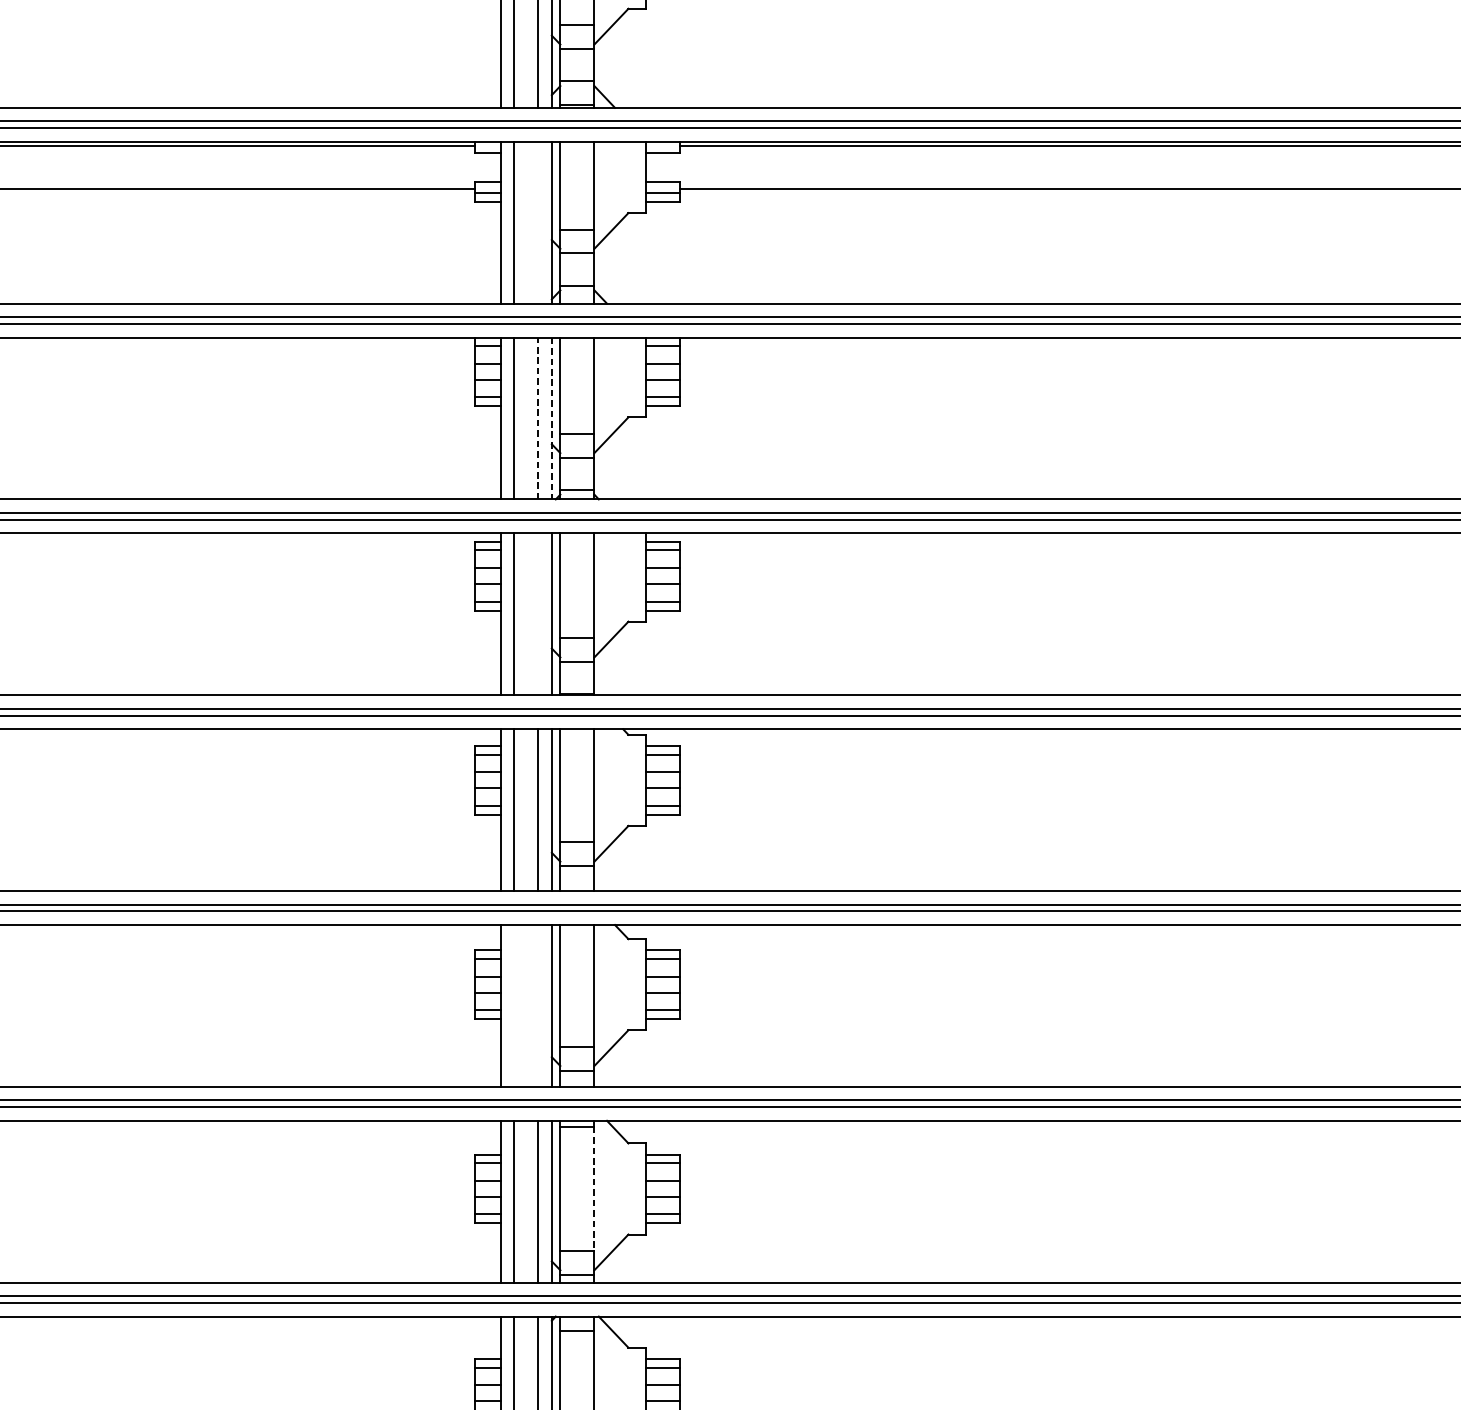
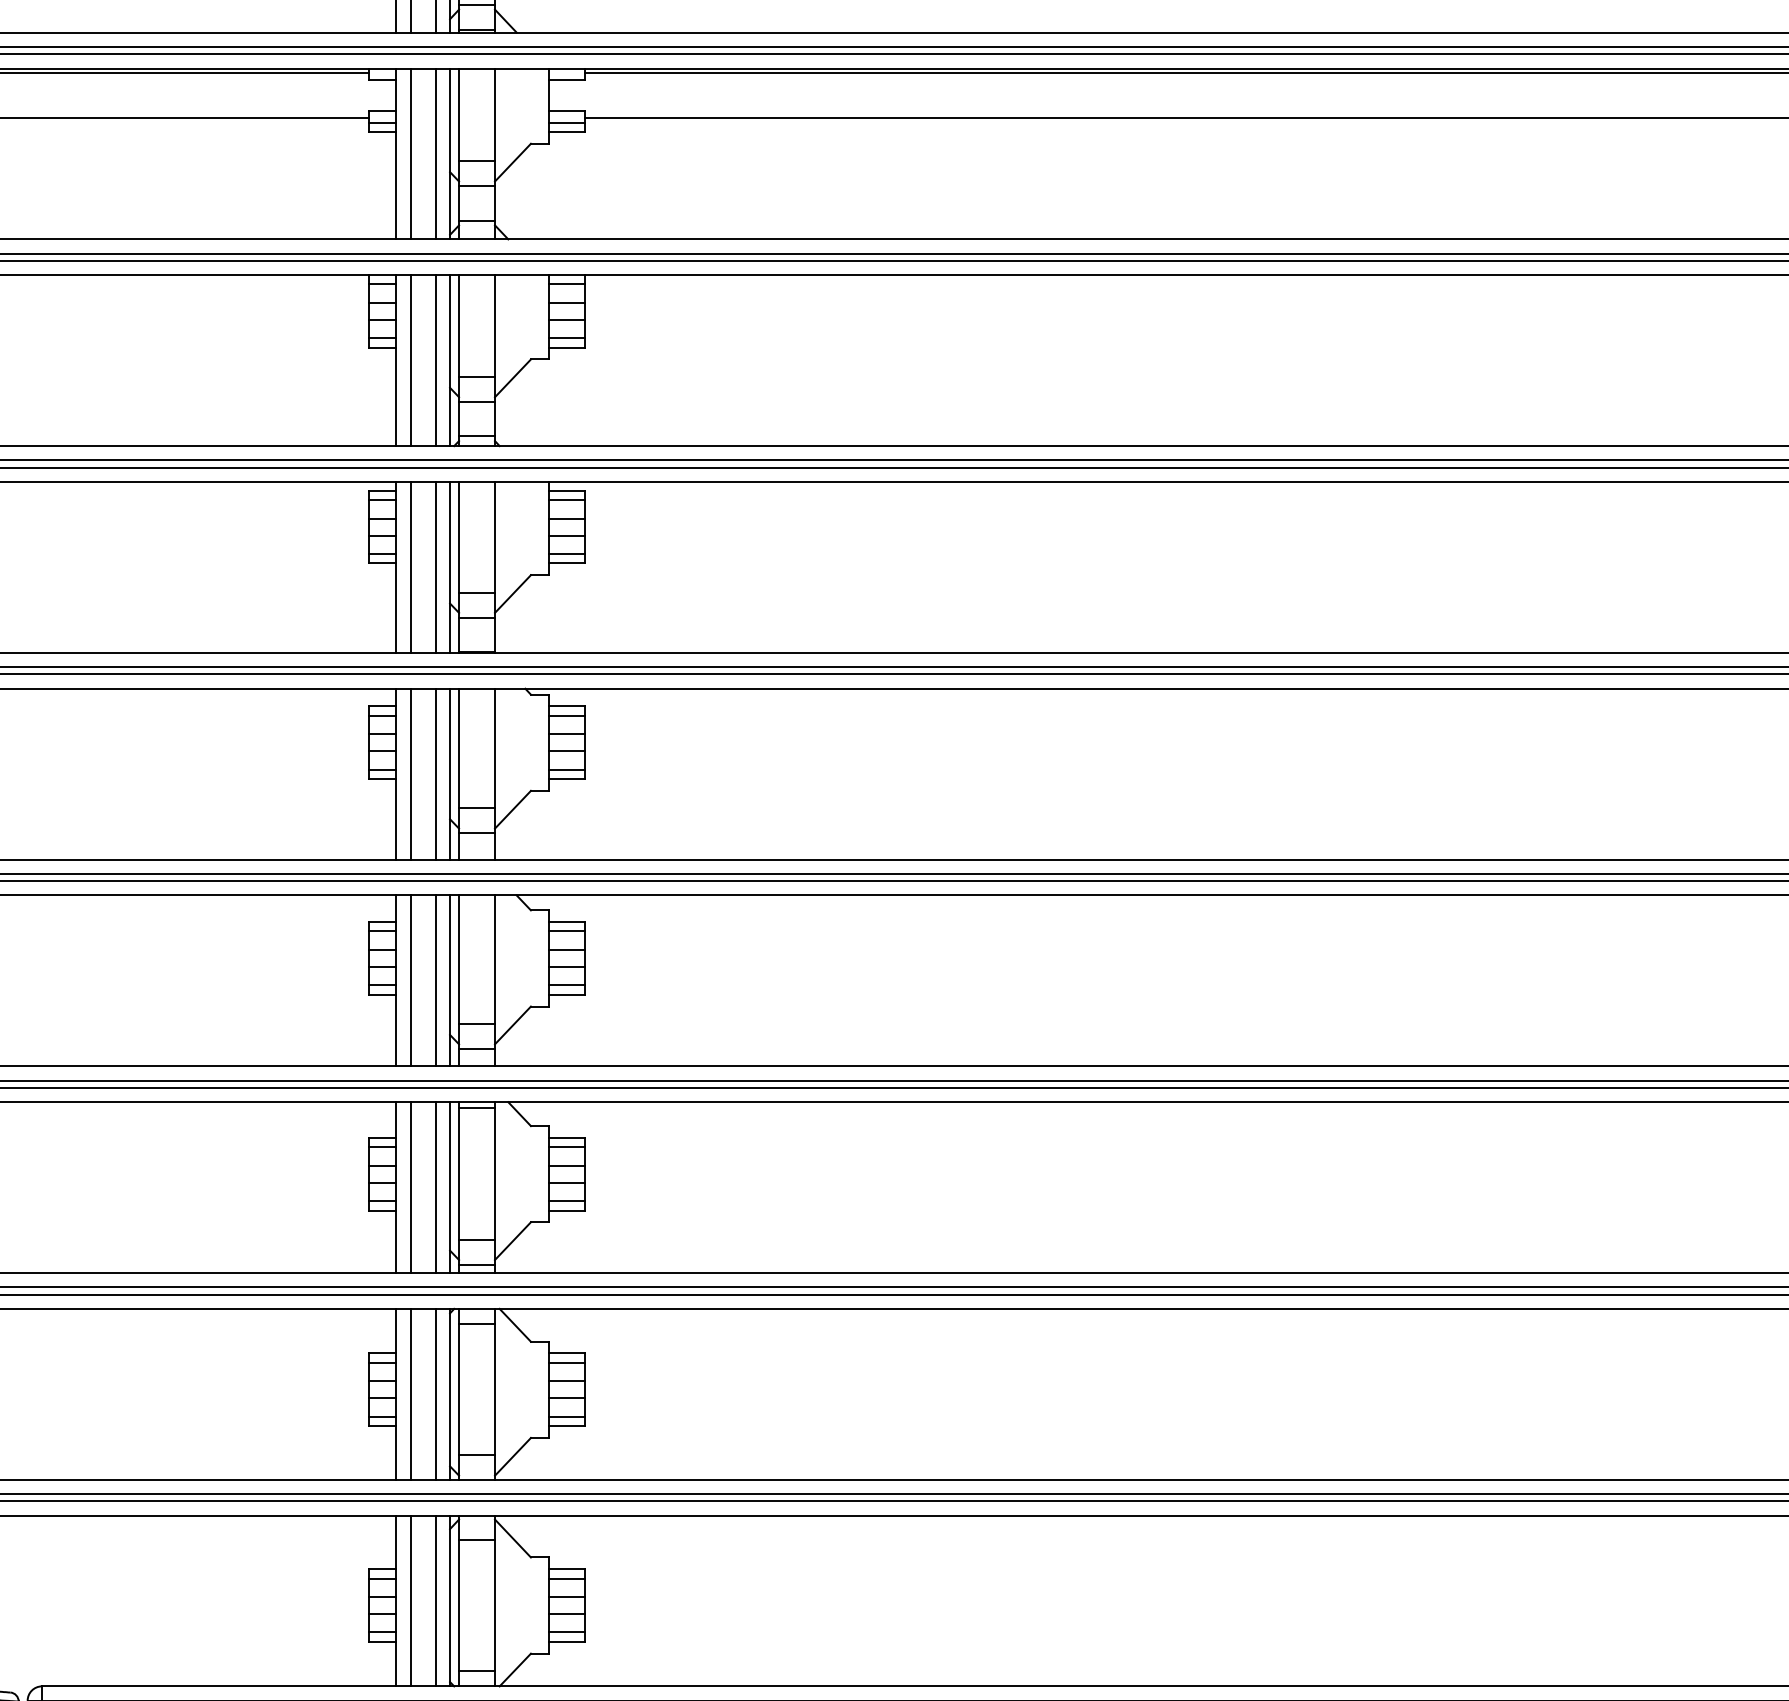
line: (538, 222) -> (435, 153), added
line: (538, 418) -> (435, 360), dashed -> solid
line: (552, 419) -> (450, 361), dashed -> solid
line: (538, 614) -> (435, 567), added
line: (514, 1005) -> (410, 980), added
line: (538, 1005) -> (435, 980), added
line: (594, 1189) -> (495, 1174), dashed -> solid

